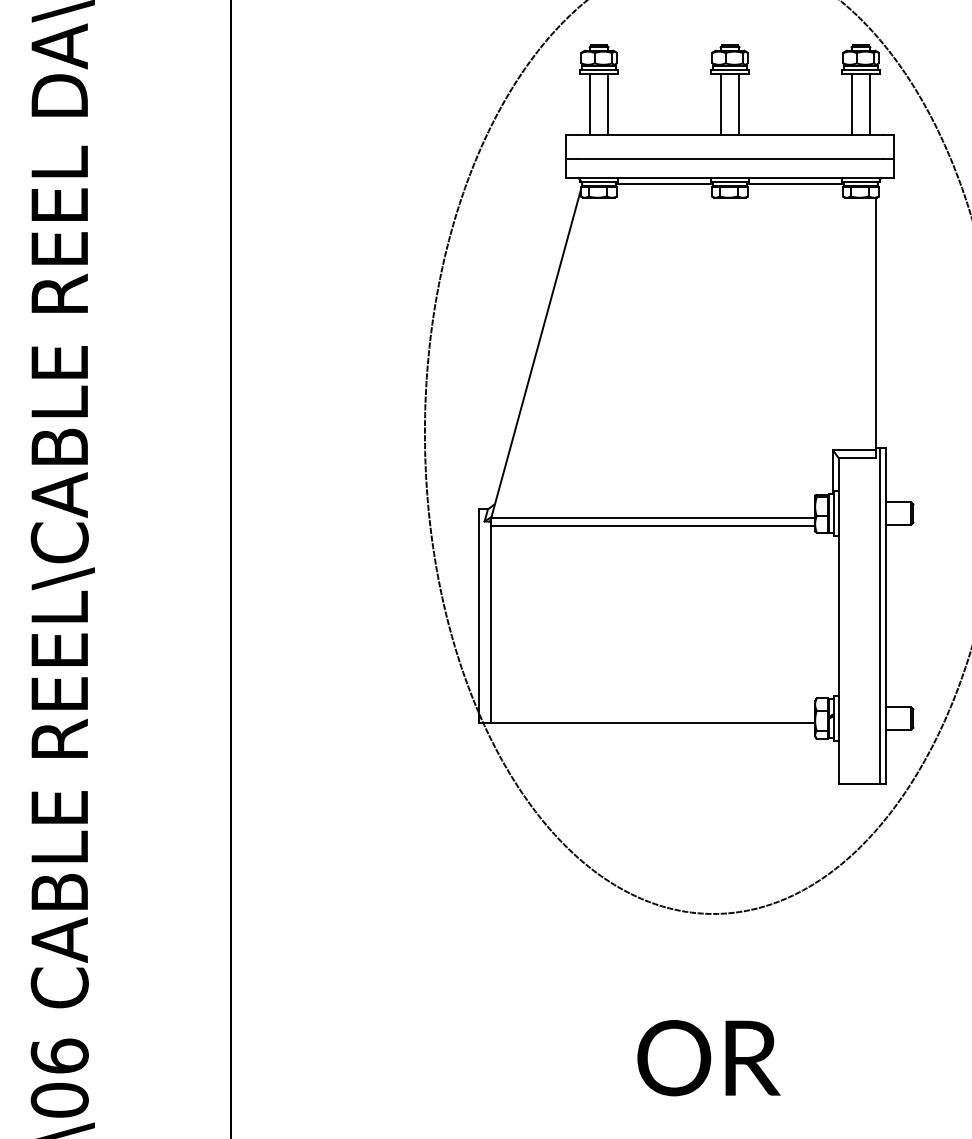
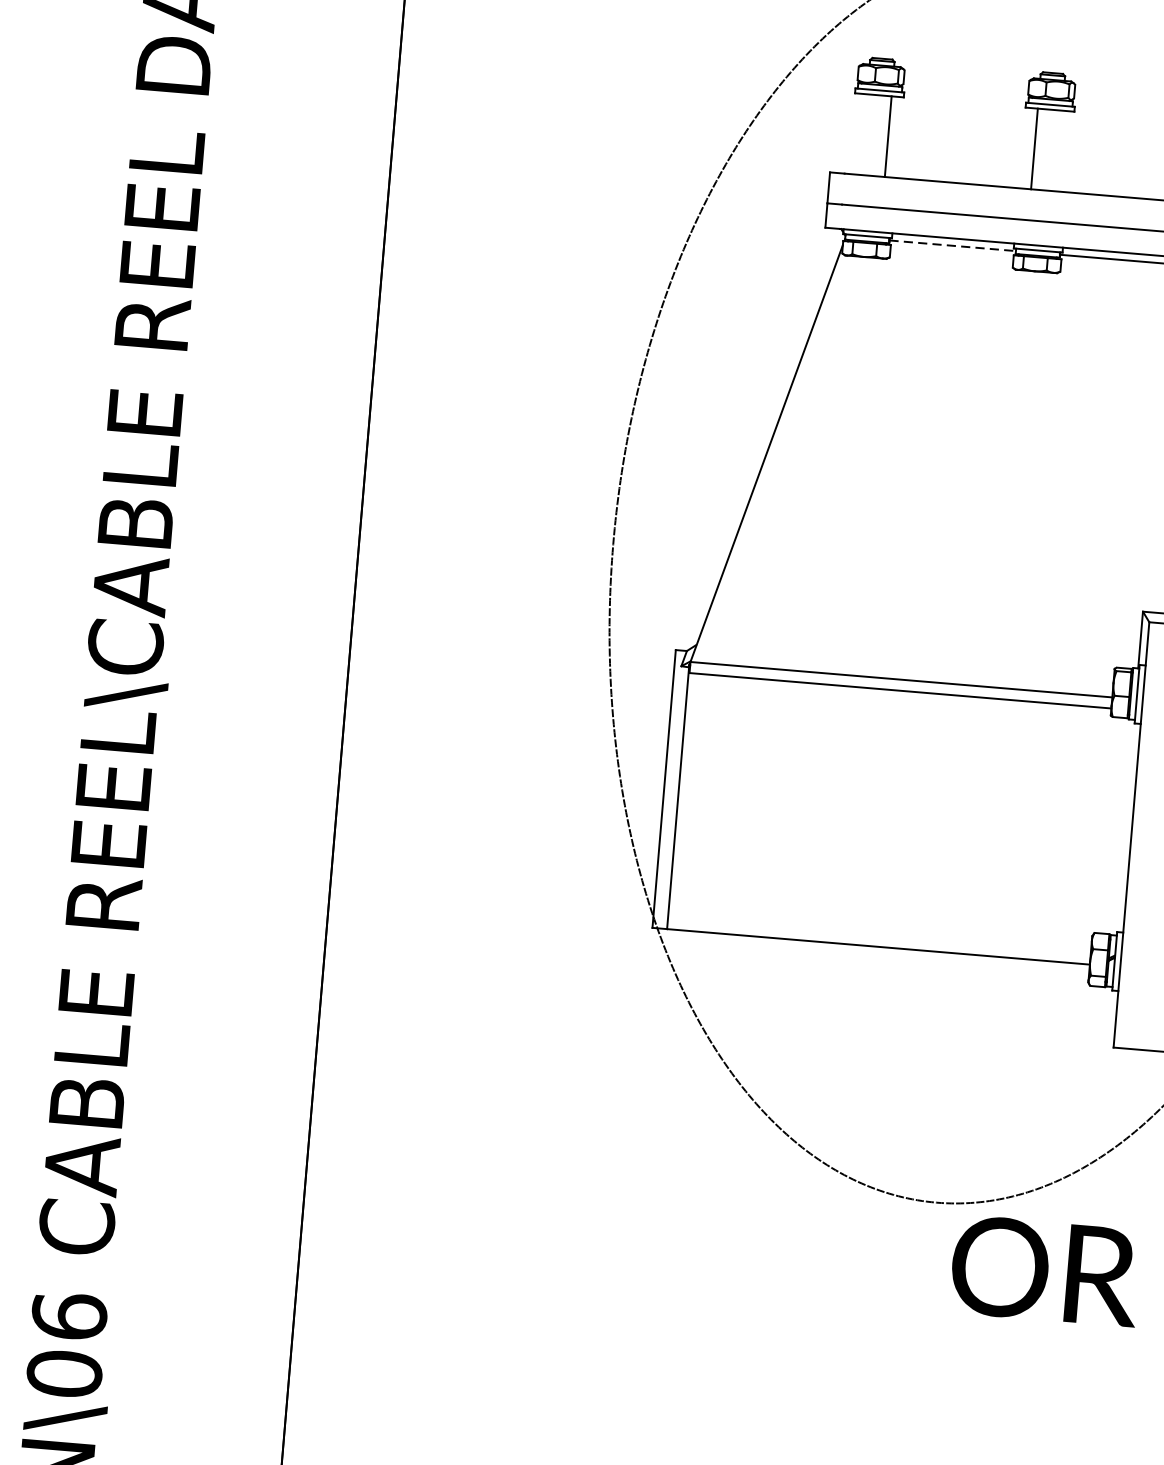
line: (589, 104) -> (863, 134), removed
line: (739, 104) -> (1058, 150), removed
line: (664, 183) -> (952, 245), solid -> dashed
text: (708, 1058) -> (1044, 1271), moved

